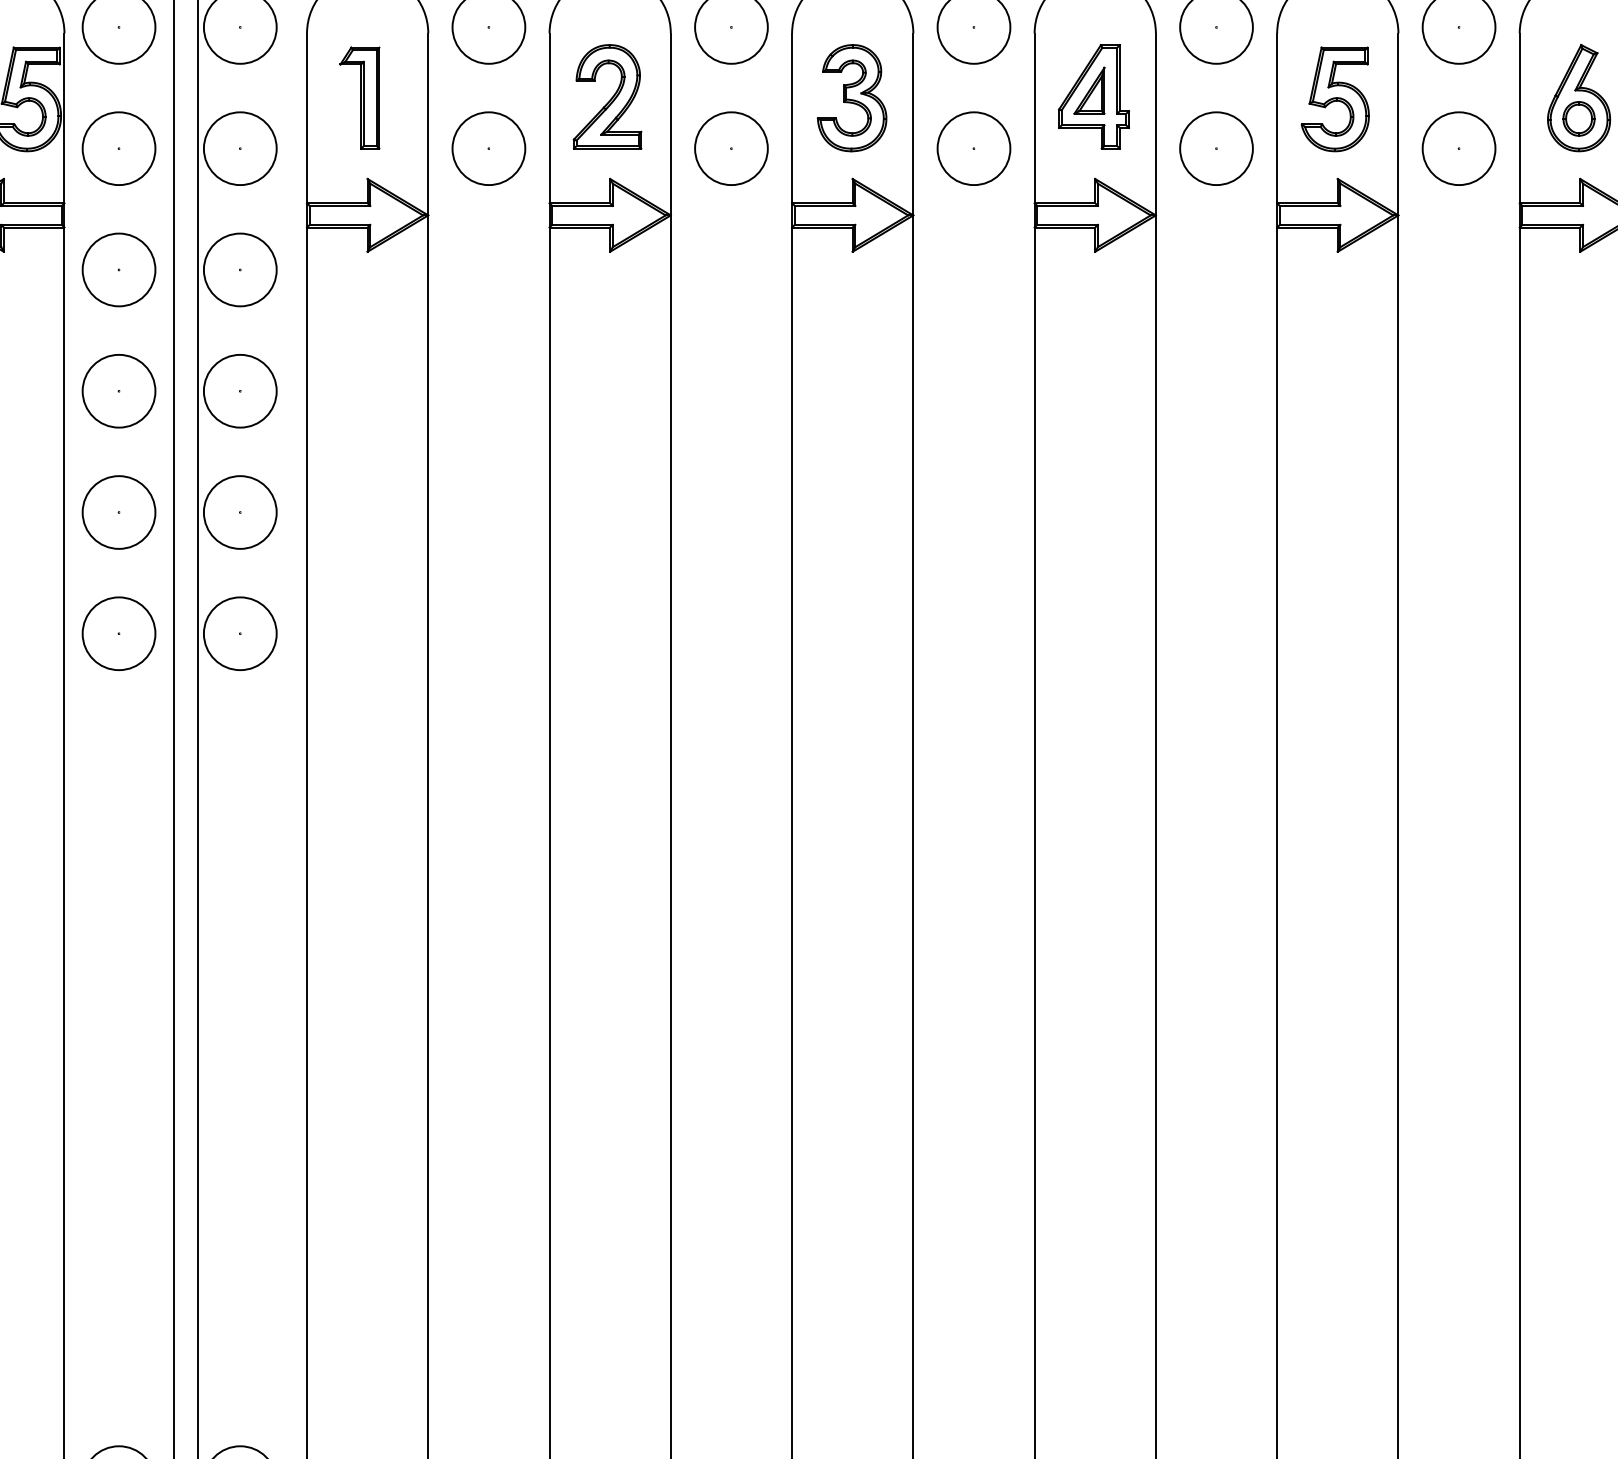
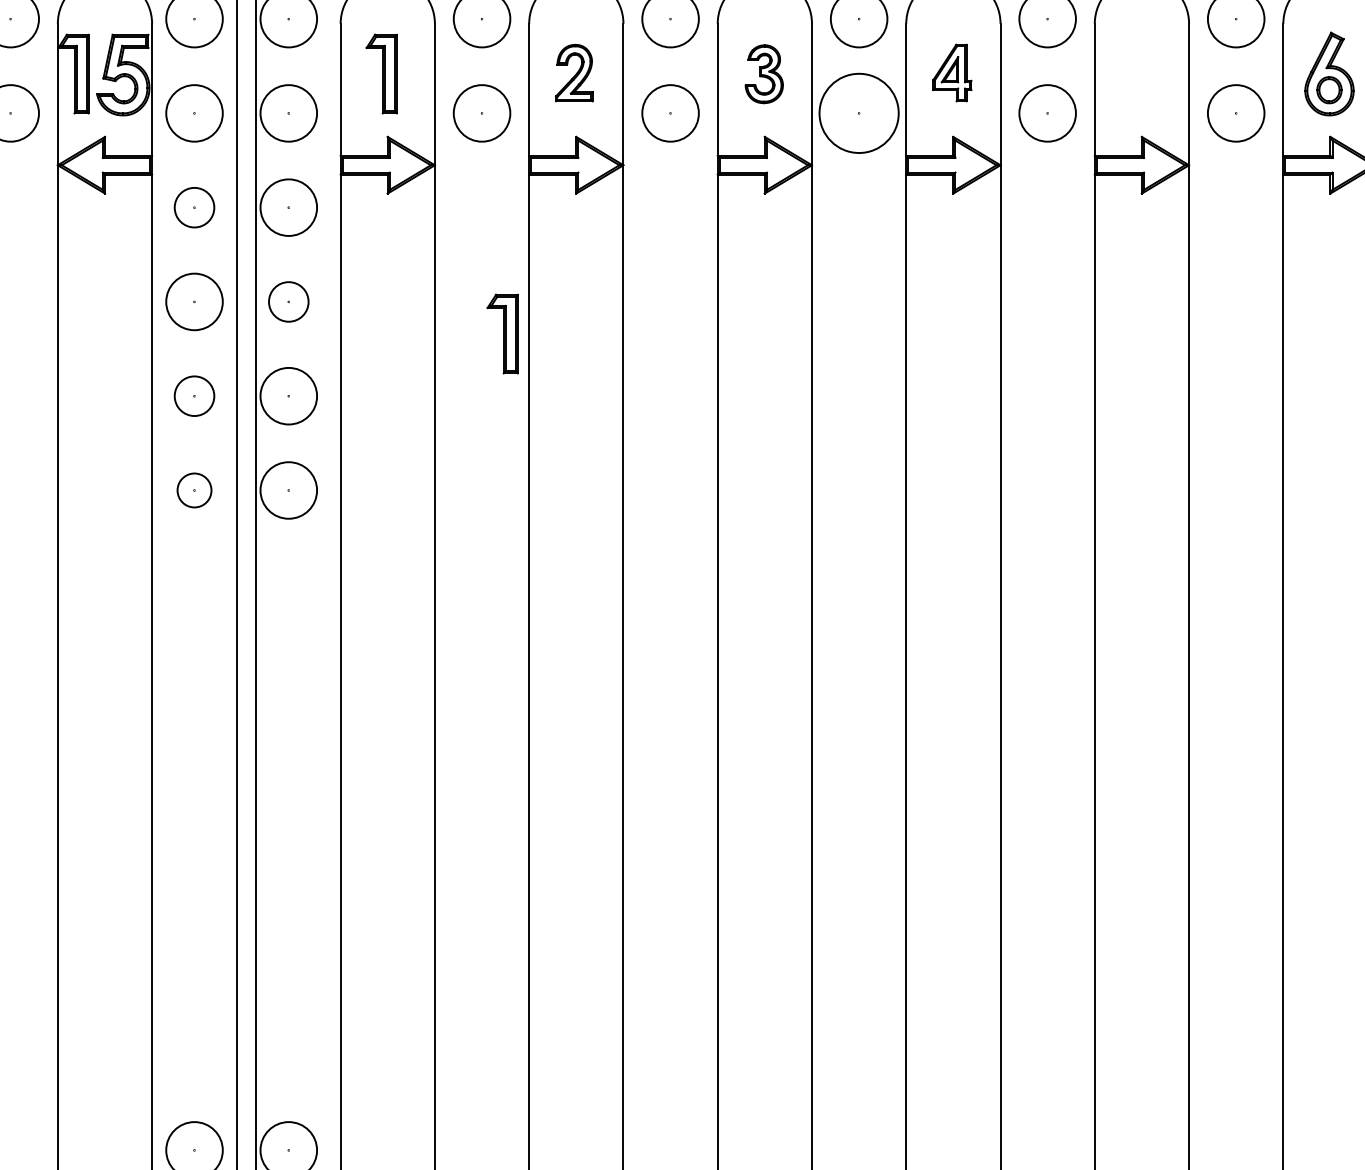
part: (607, 96) -> (574, 72), size x0.7
part: (1094, 96) -> (952, 72), size x0.7
part: (850, 98) -> (763, 74), size x0.7
part: (1334, 98) -> (1139, 74), removed
circle: (973, 148) -> (858, 113), size x1.4
circle: (119, 269) -> (194, 207), size x0.7
circle: (239, 390) -> (288, 301), size x0.7
part: (515, 431) -> (502, 333), added
circle: (119, 511) -> (194, 395), size x0.7
circle: (119, 633) -> (194, 490), size x0.6

